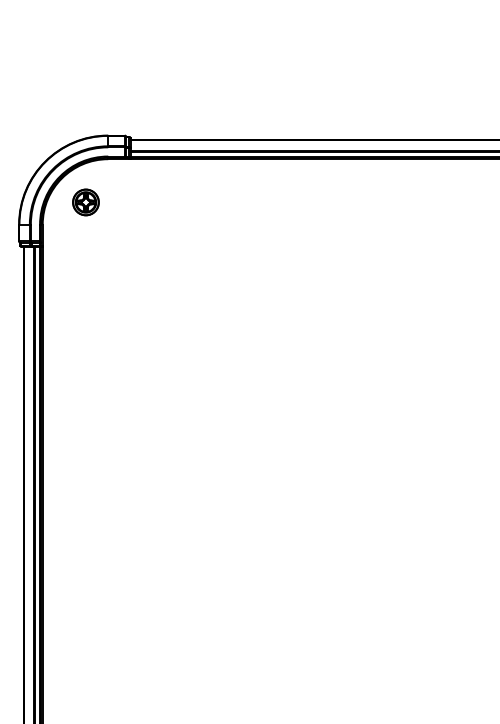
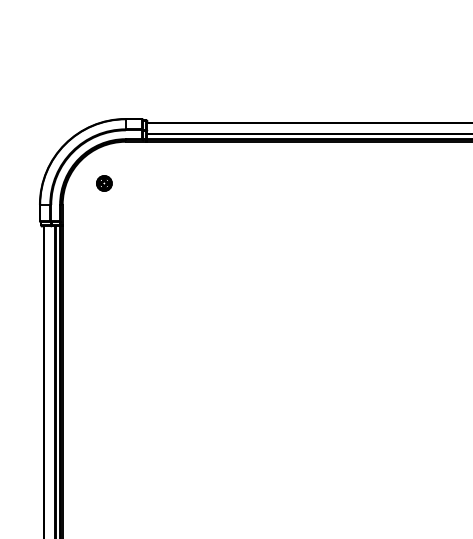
part: (85, 202) -> (103, 183), size x0.6

